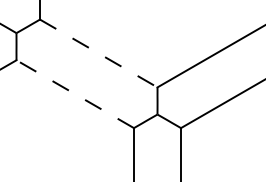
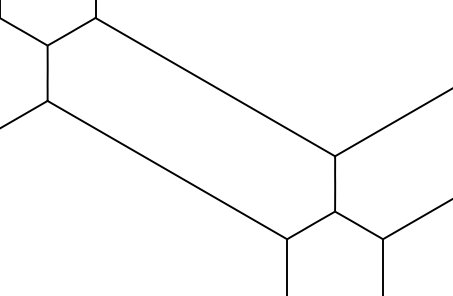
line: (98, 53) -> (214, 87), dashed -> solid
line: (75, 94) -> (167, 170), dashed -> solid

